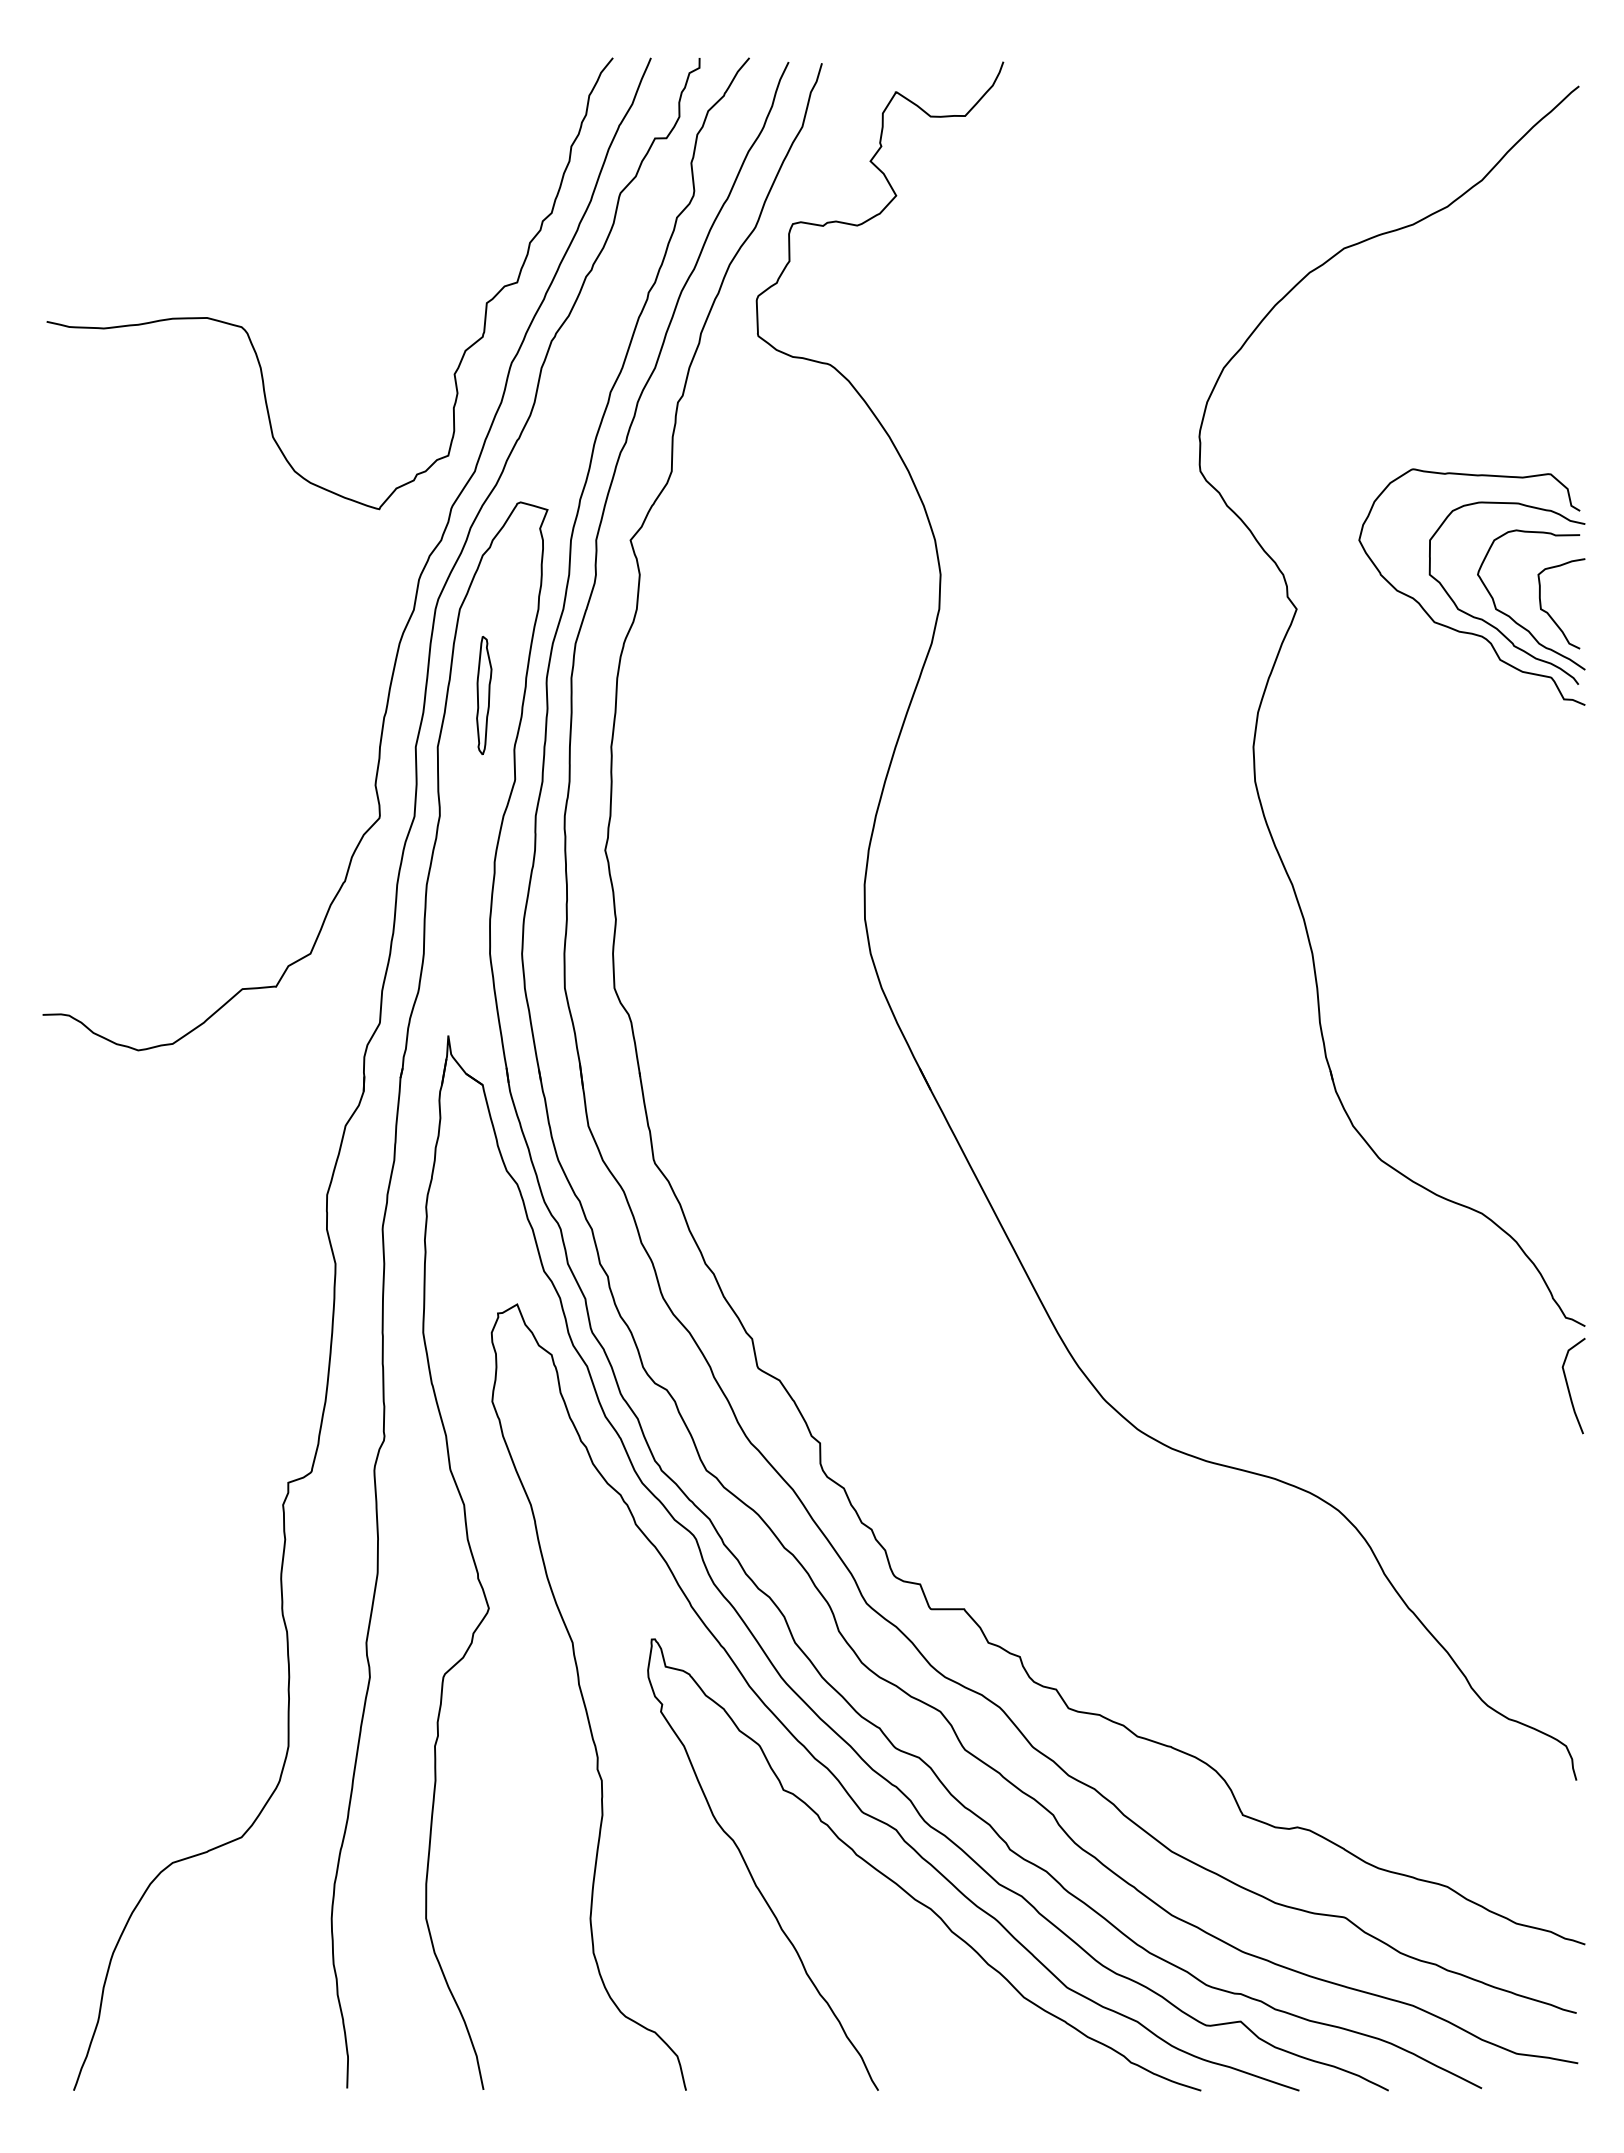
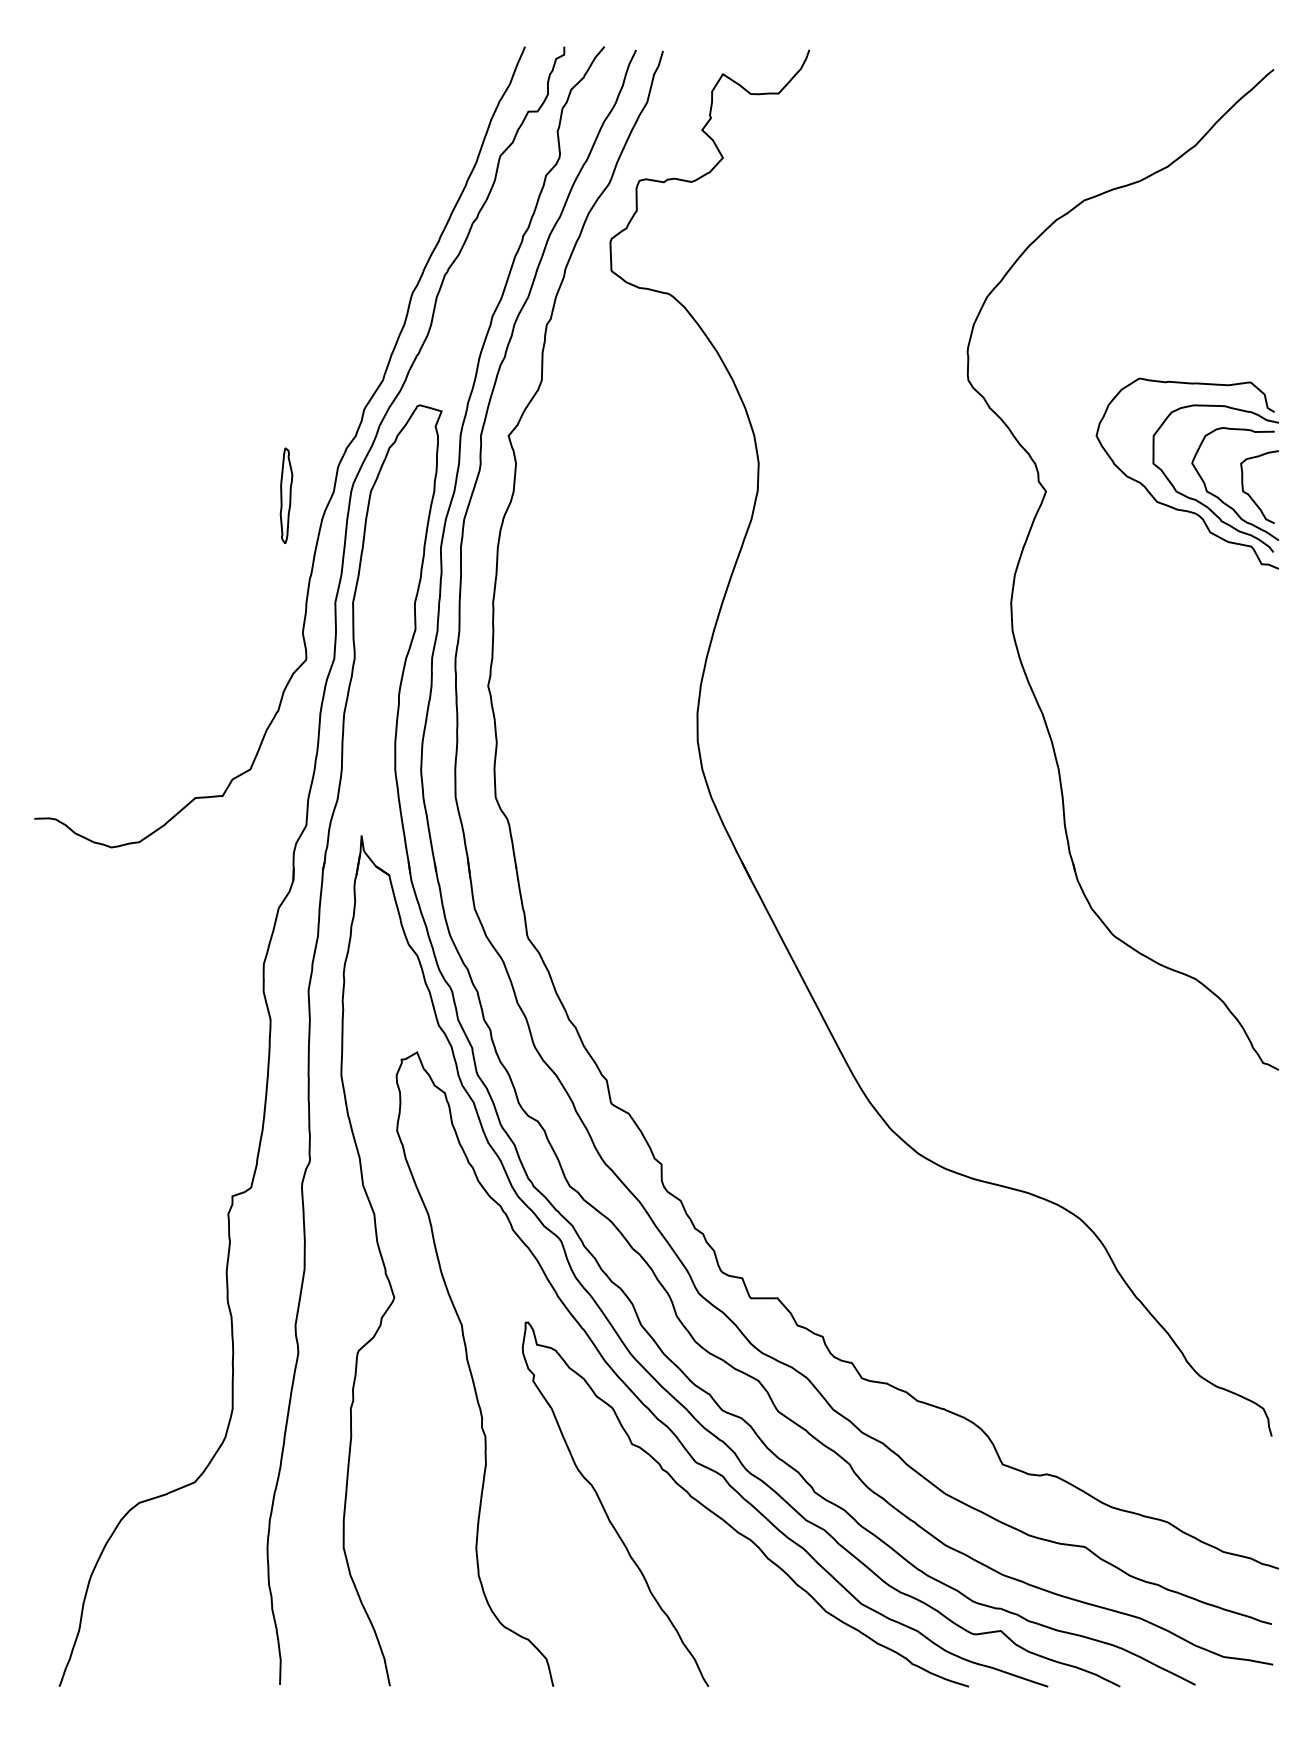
curve: (247, 331) -> (199, 267), removed
part: (484, 695) -> (286, 495), moved
curve: (1568, 1385) -> (1265, 1117), removed

